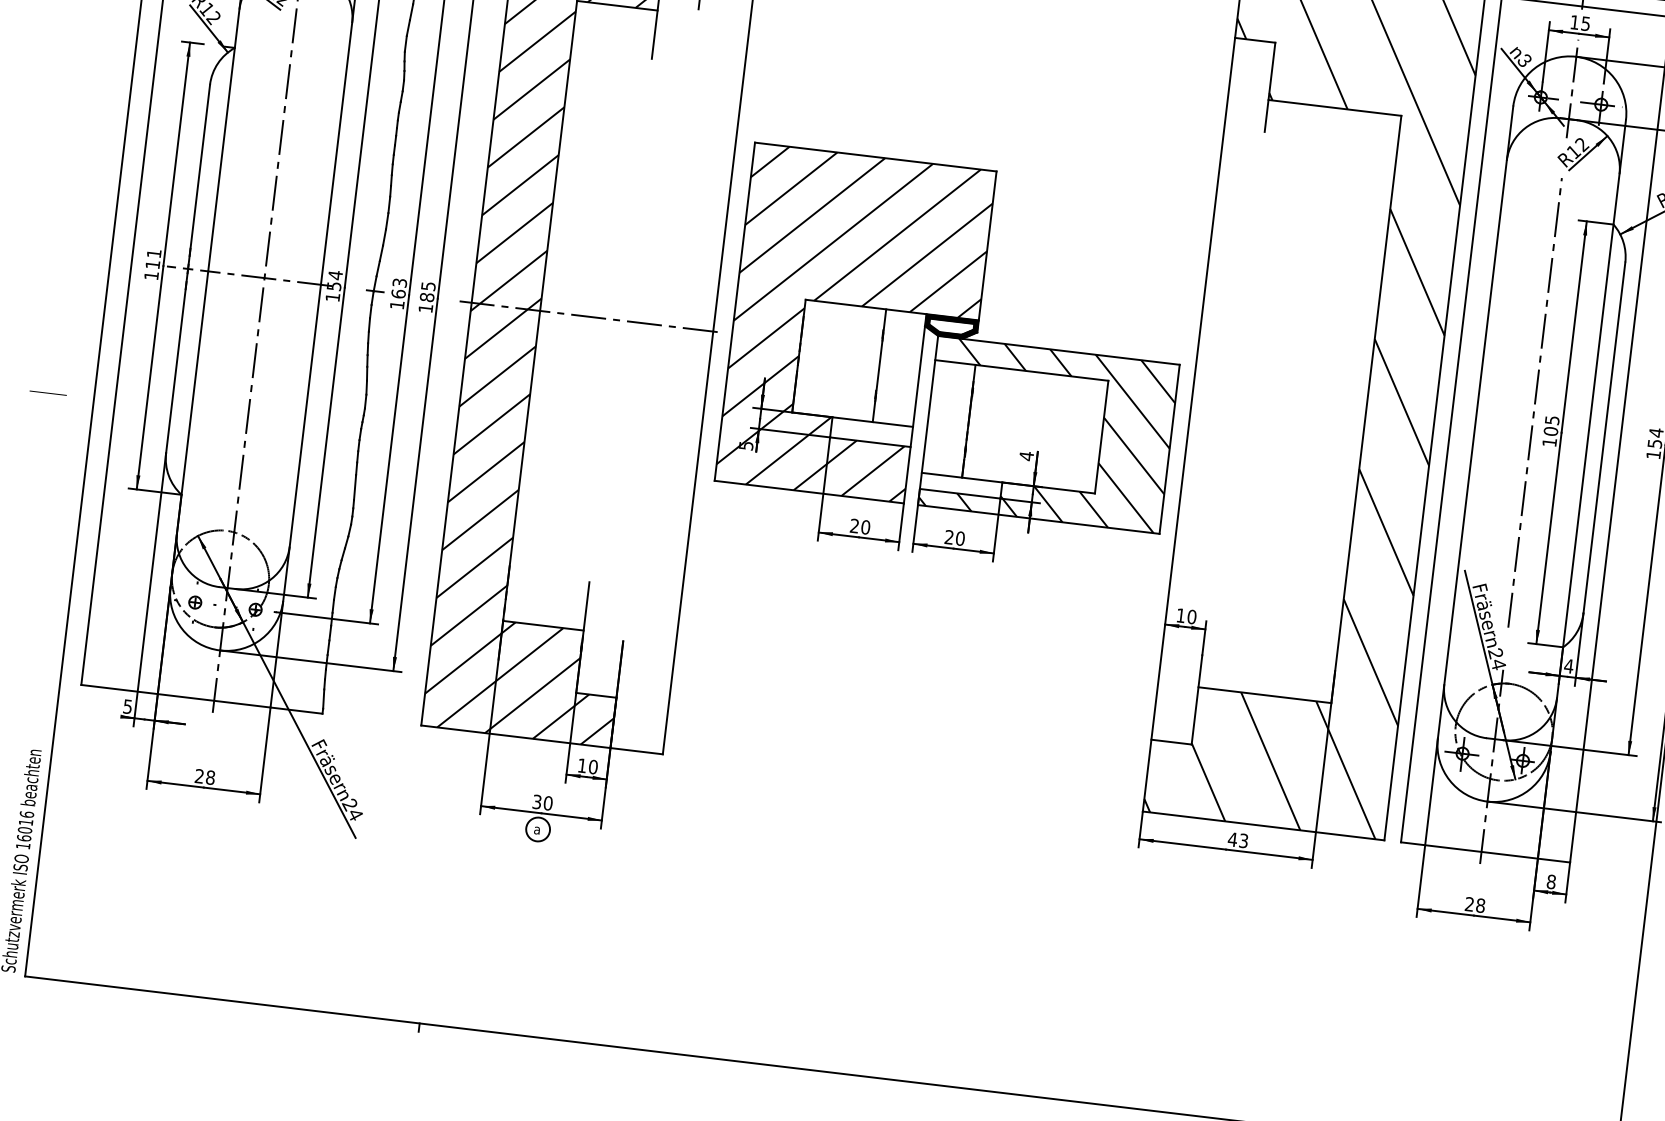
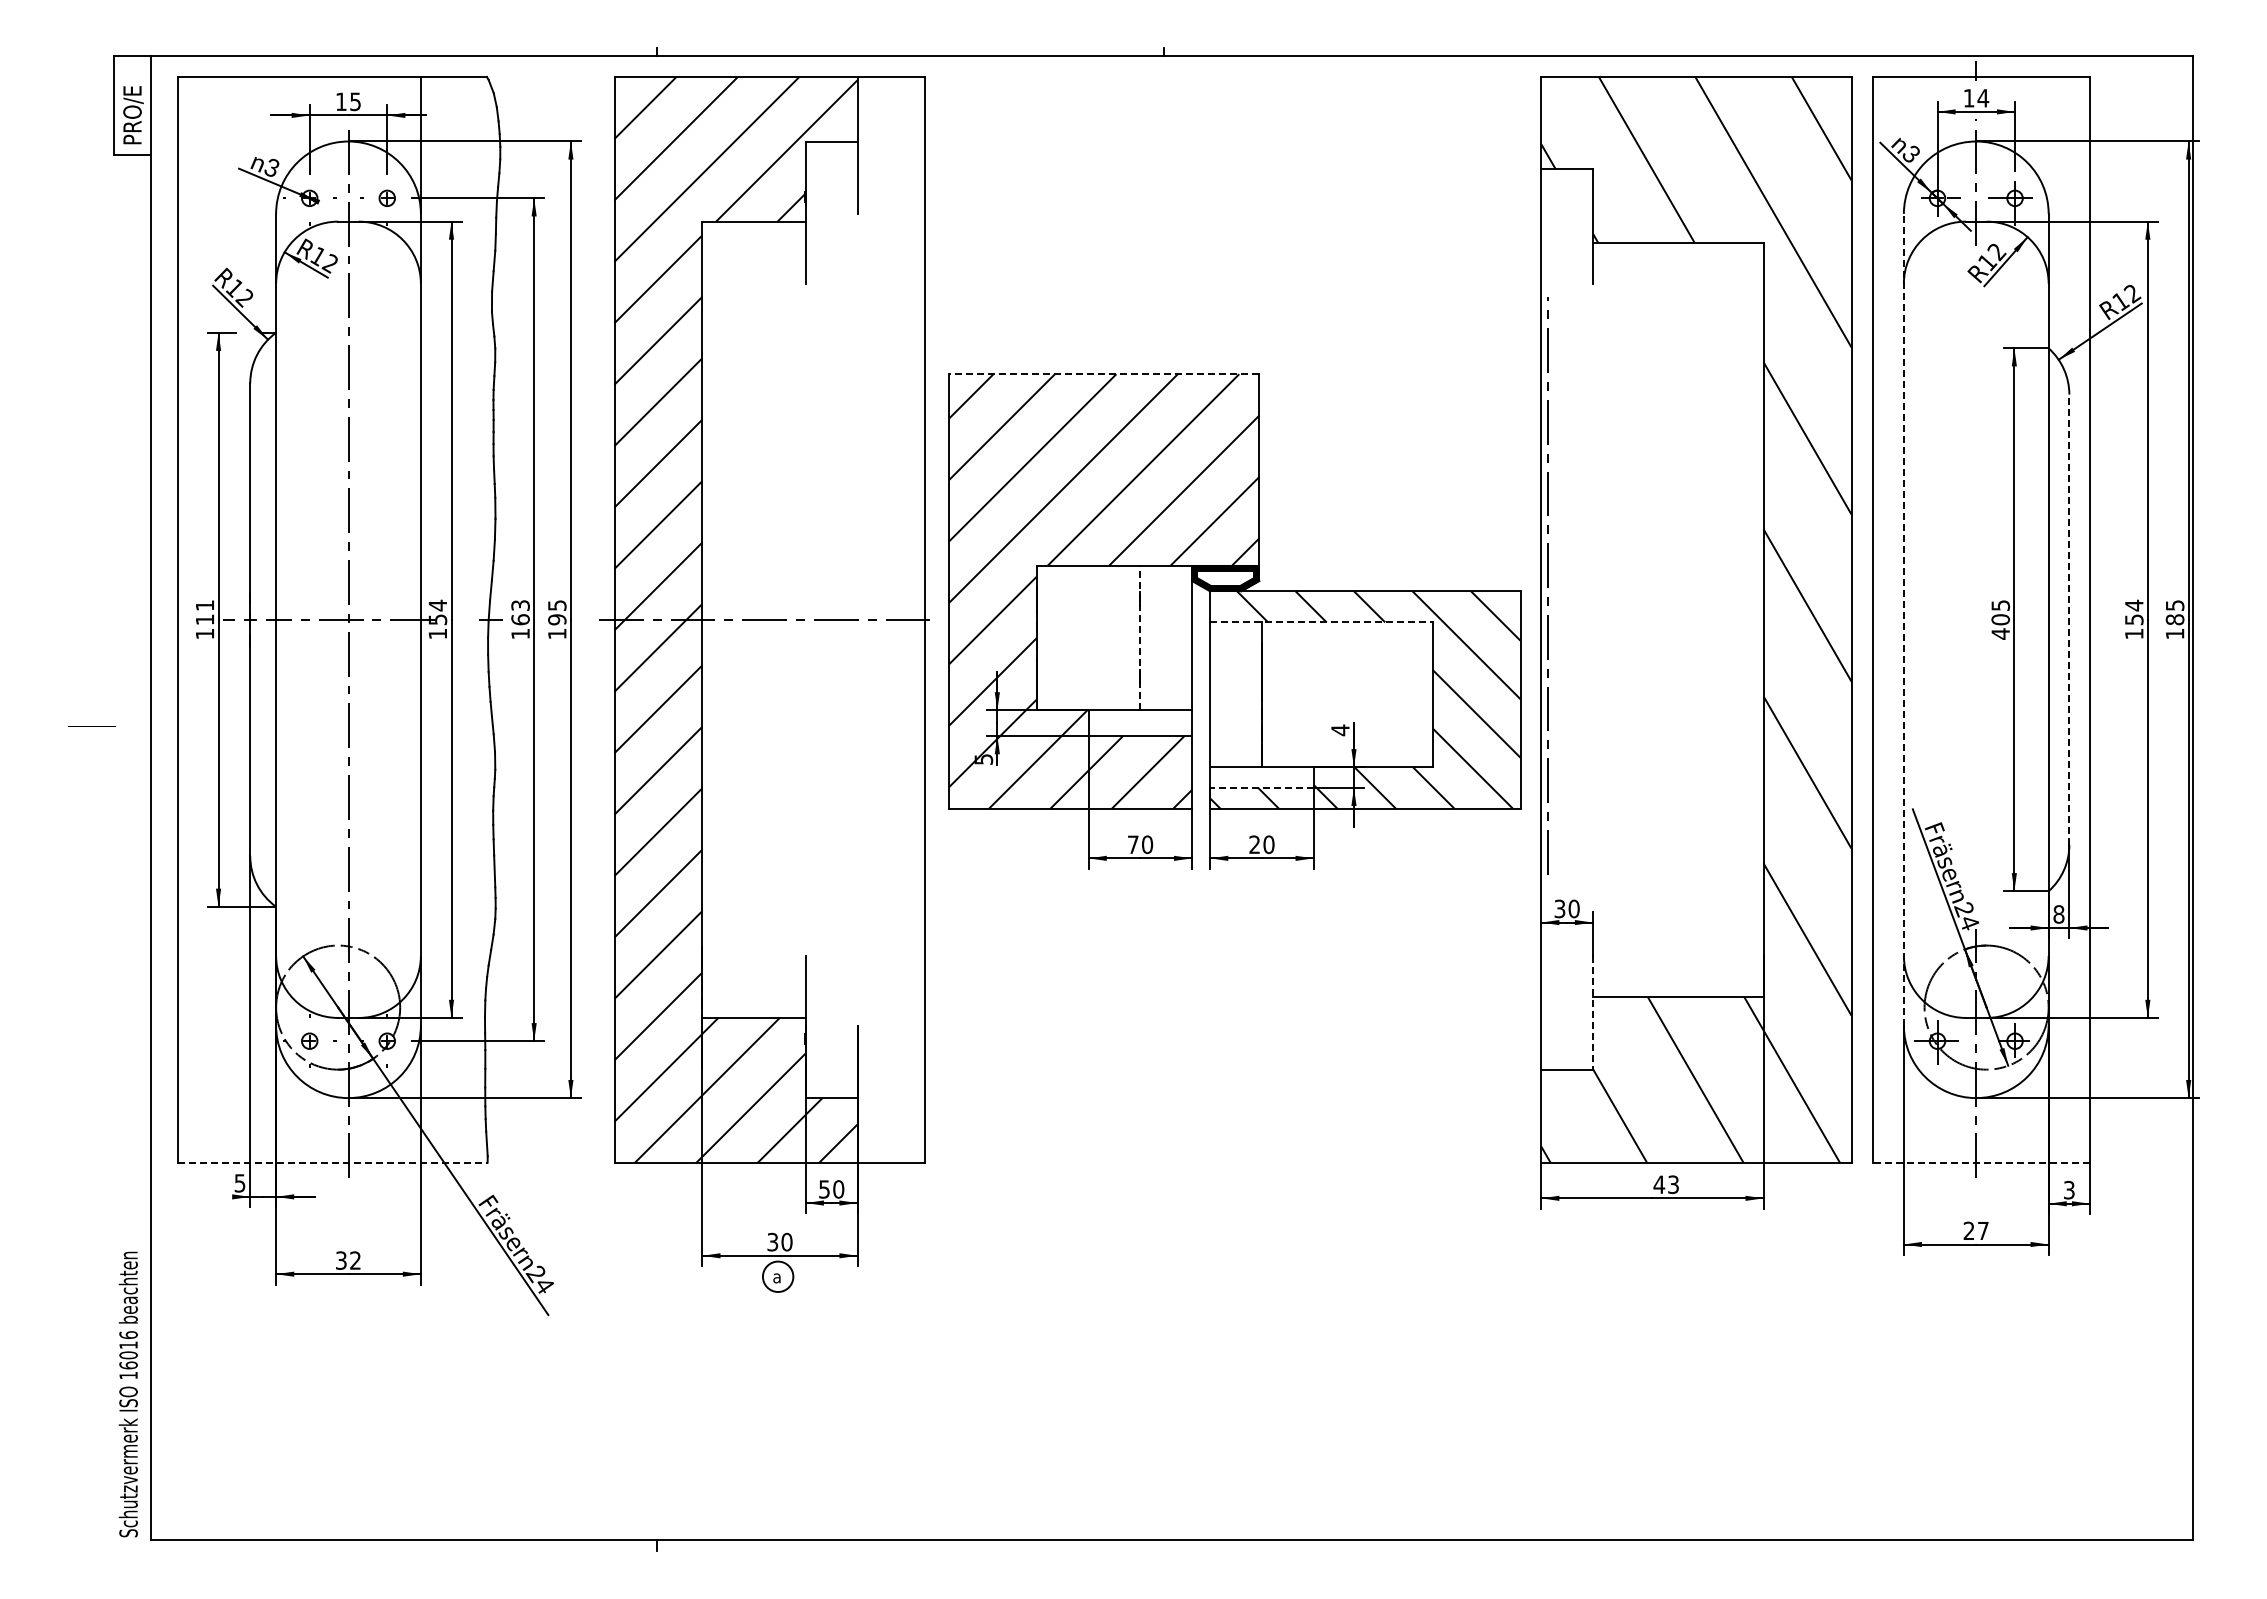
text: (1585, 24) -> (1983, 98), 15 -> 14
line: (875, 157) -> (1103, 374), solid -> dashed
text: (427, 297) -> (557, 619), 185 -> 195
line: (879, 365) -> (1140, 637), solid -> dashed
line: (1021, 370) -> (1321, 622), solid -> dashed
line: (47, 393) -> (91, 726), moved
line: (1534, 402) -> (1547, 585), moved
line: (1475, 422) -> (1903, 619), solid -> dashed
line: (1604, 437) -> (2069, 619), solid -> dashed
text: (1549, 442) -> (2000, 633), 105 -> 405
line: (959, 493) -> (1261, 787), solid -> dashed
text: (854, 525) -> (1132, 844), 20 -> 70
text: (1180, 615) -> (1559, 908), 10 -> 30
text: (1568, 666) -> (2058, 914), 4 -> 8
line: (201, 699) -> (332, 1162), solid -> dashed
line: (1196, 700) -> (1592, 1013), solid -> dashed
text: (582, 765) -> (824, 1189), 10 -> 50
text: (205, 776) -> (348, 1260), 28 -> 32
line: (1485, 852) -> (1981, 1162), solid -> dashed
text: (1550, 882) -> (2068, 1190), 8 -> 3
text: (1480, 905) -> (1982, 1230), 28 -> 27

